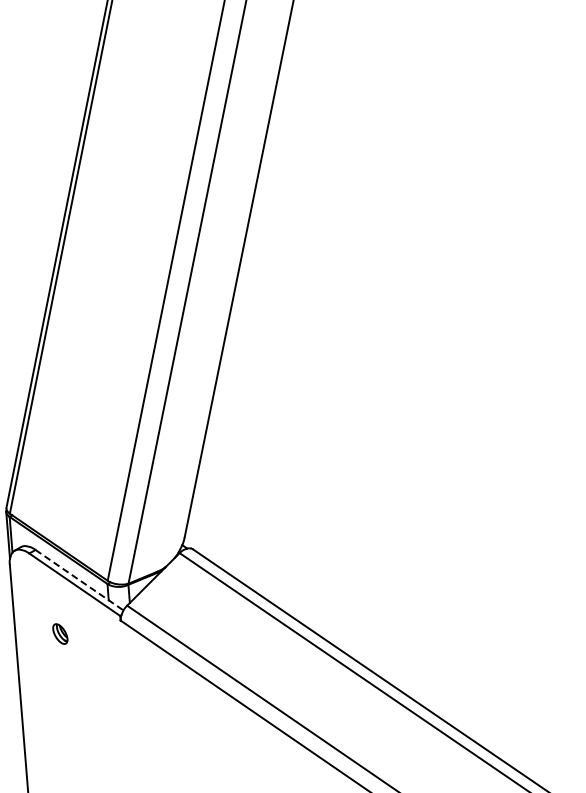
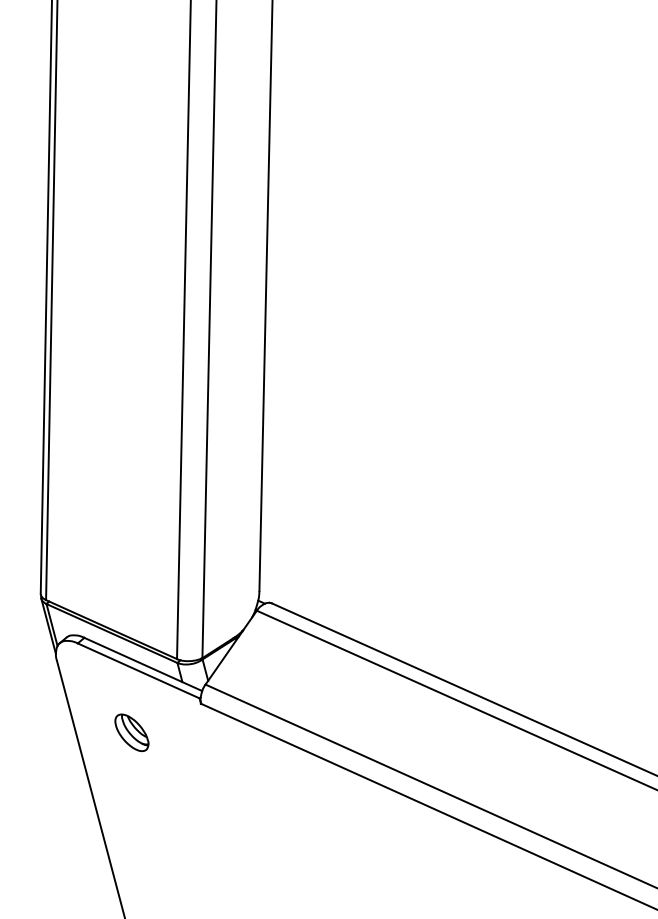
line: (79, 580) -> (143, 664), dashed -> solid
part: (60, 633) -> (132, 732), size x1.67

